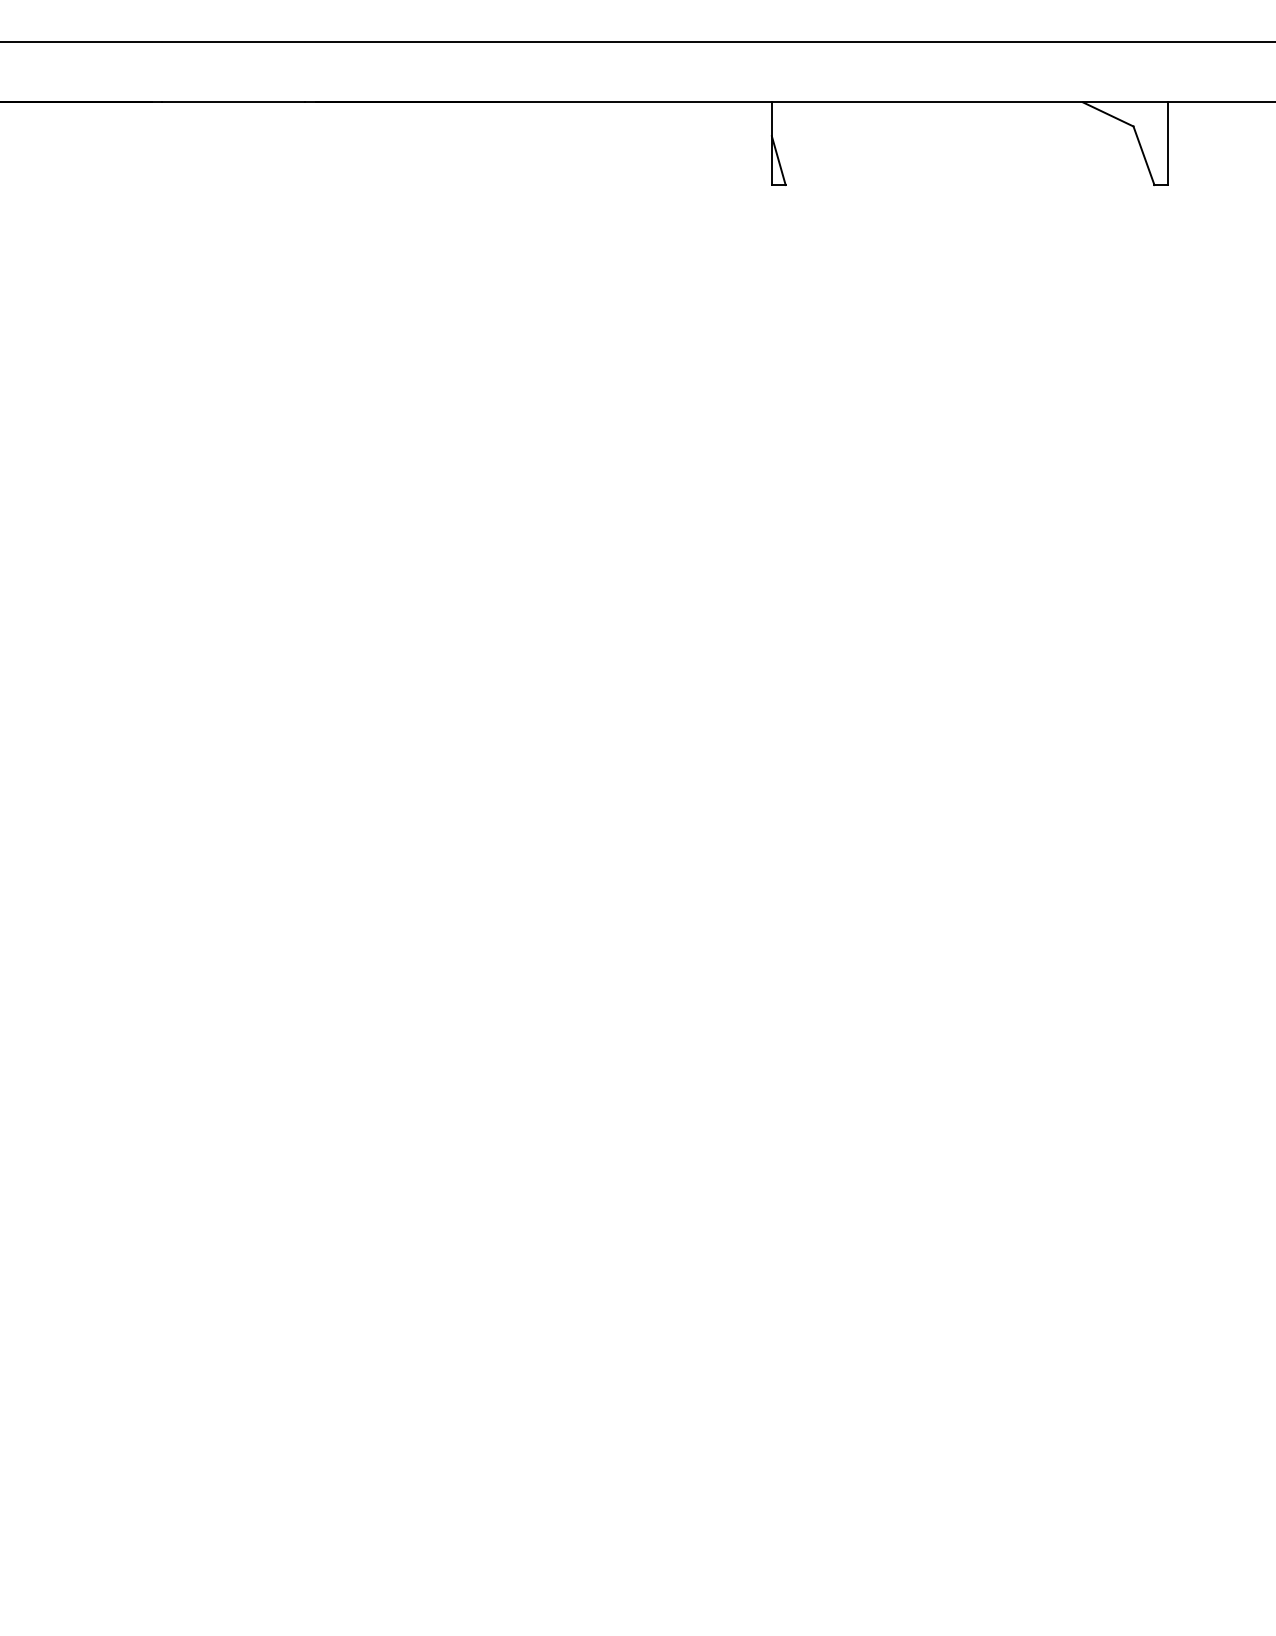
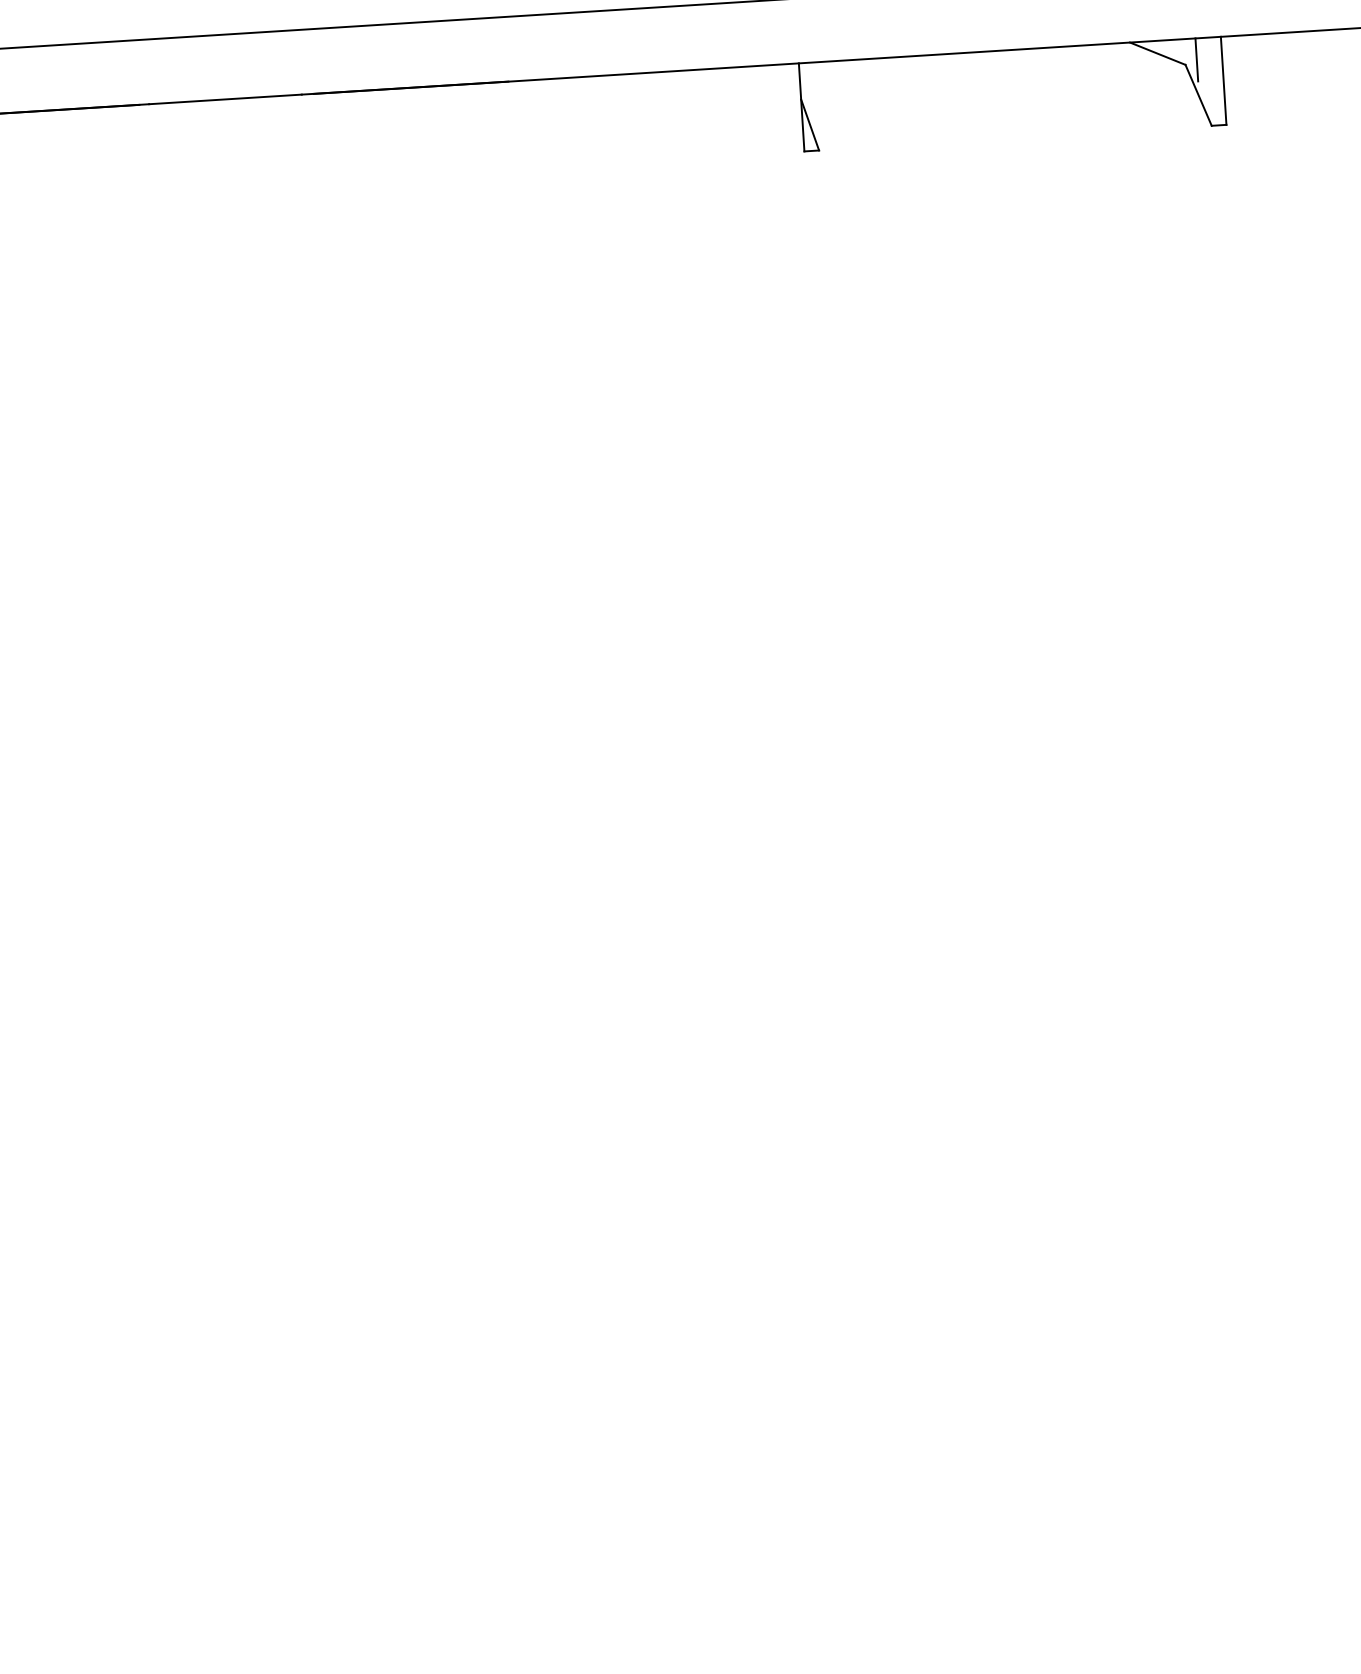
line: (1144, 122) -> (1196, 59), added

